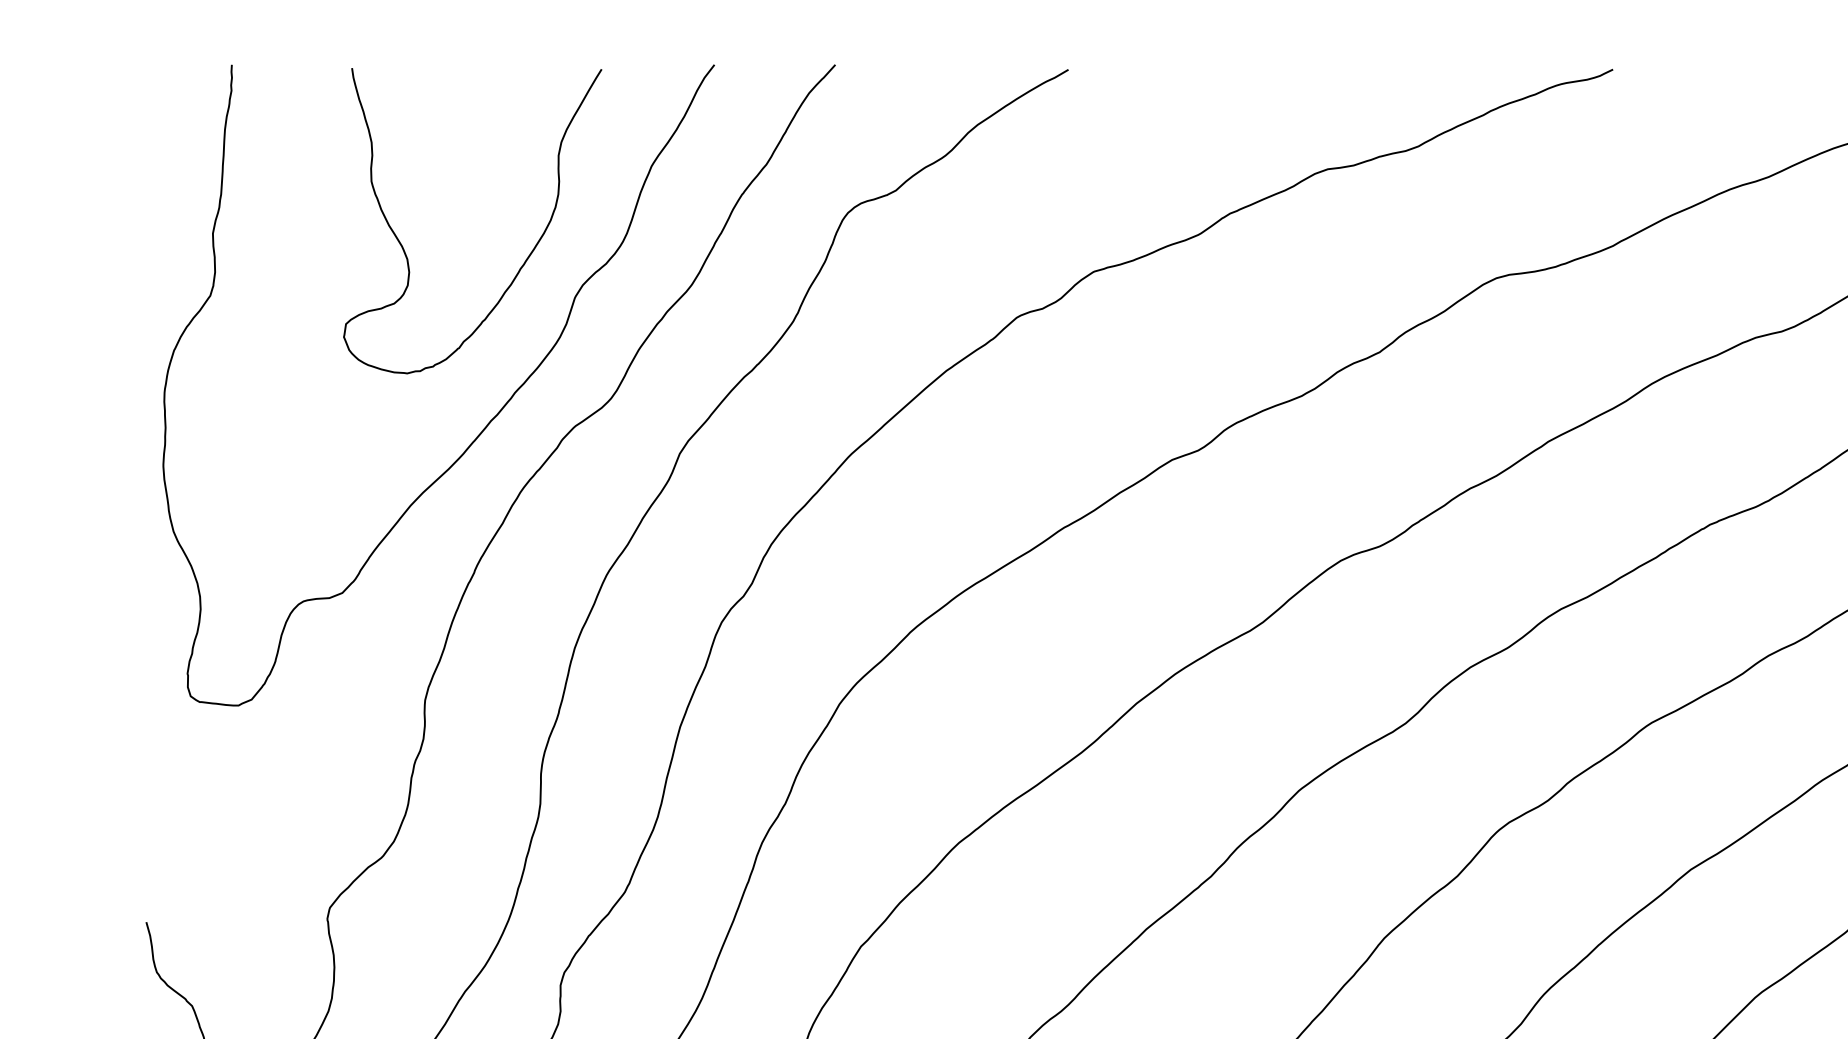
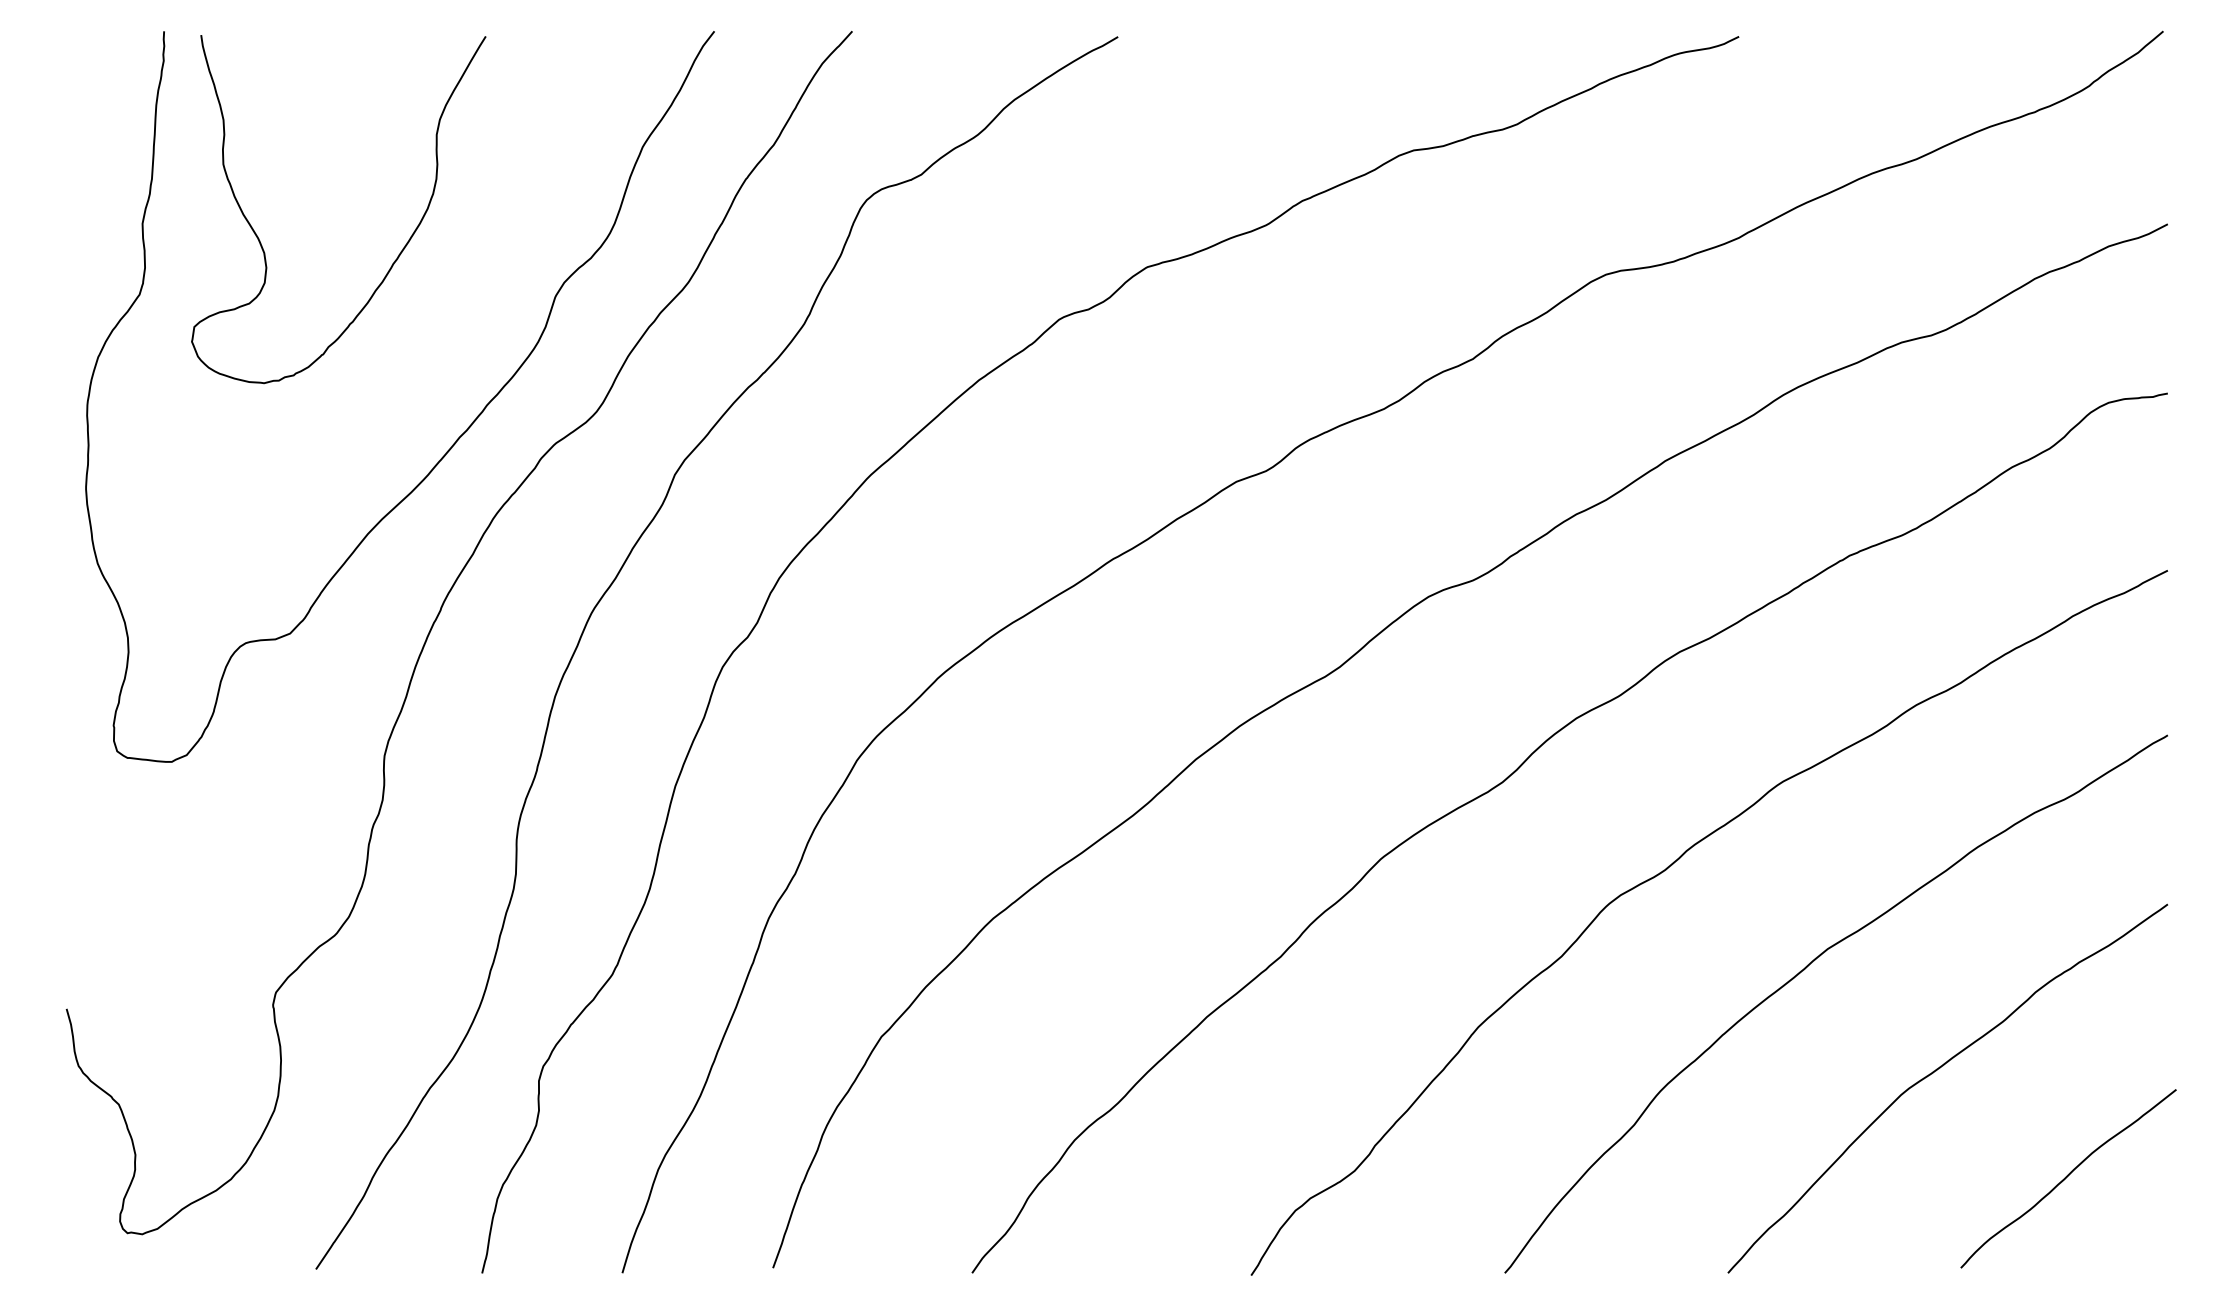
curve: (526, 257) -> (400, 251), moved

